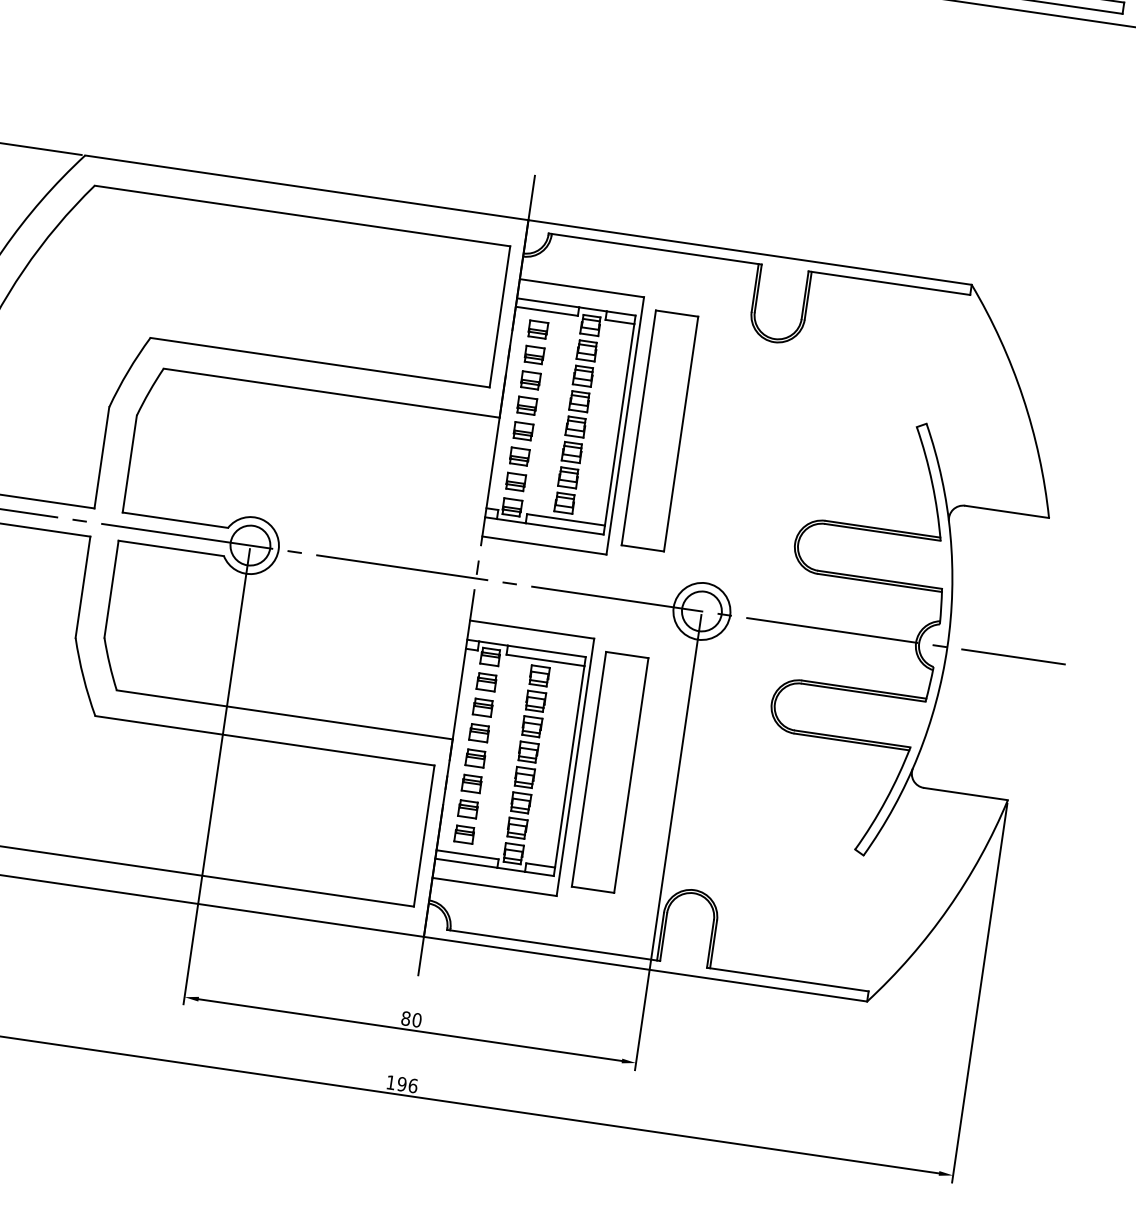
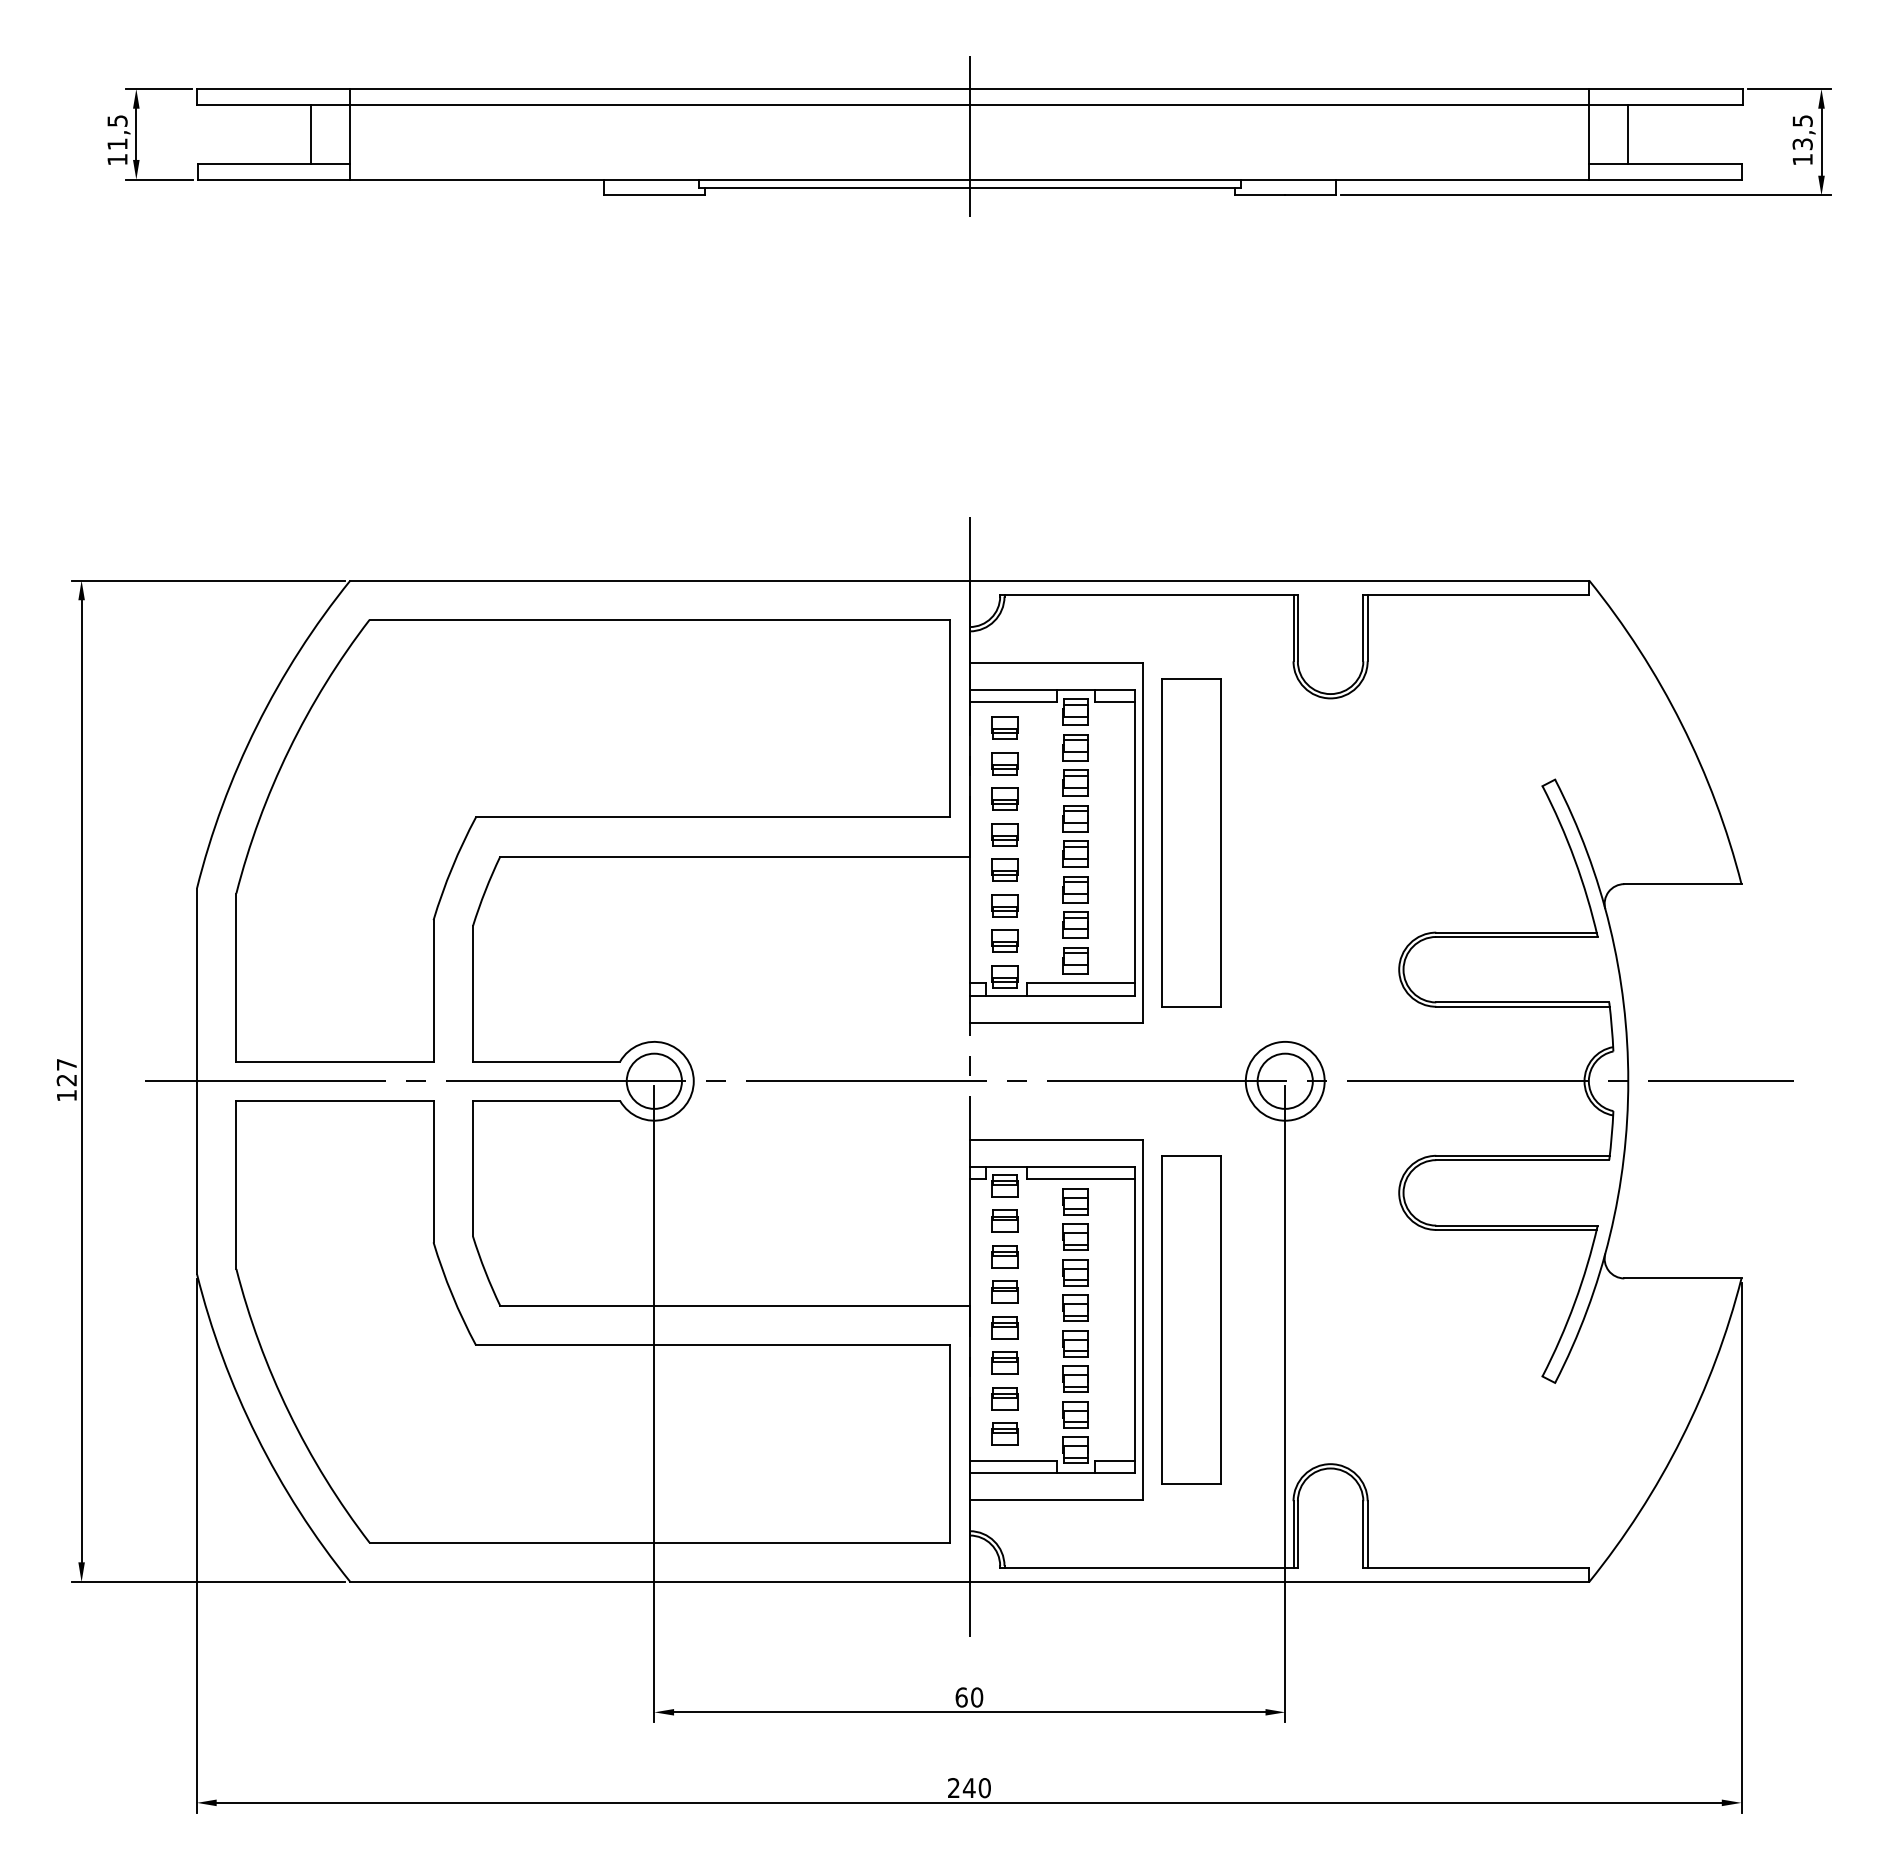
text: (405, 1018) -> (961, 1697), 80 -> 60
text: (402, 1084) -> (969, 1788), 196 -> 240

